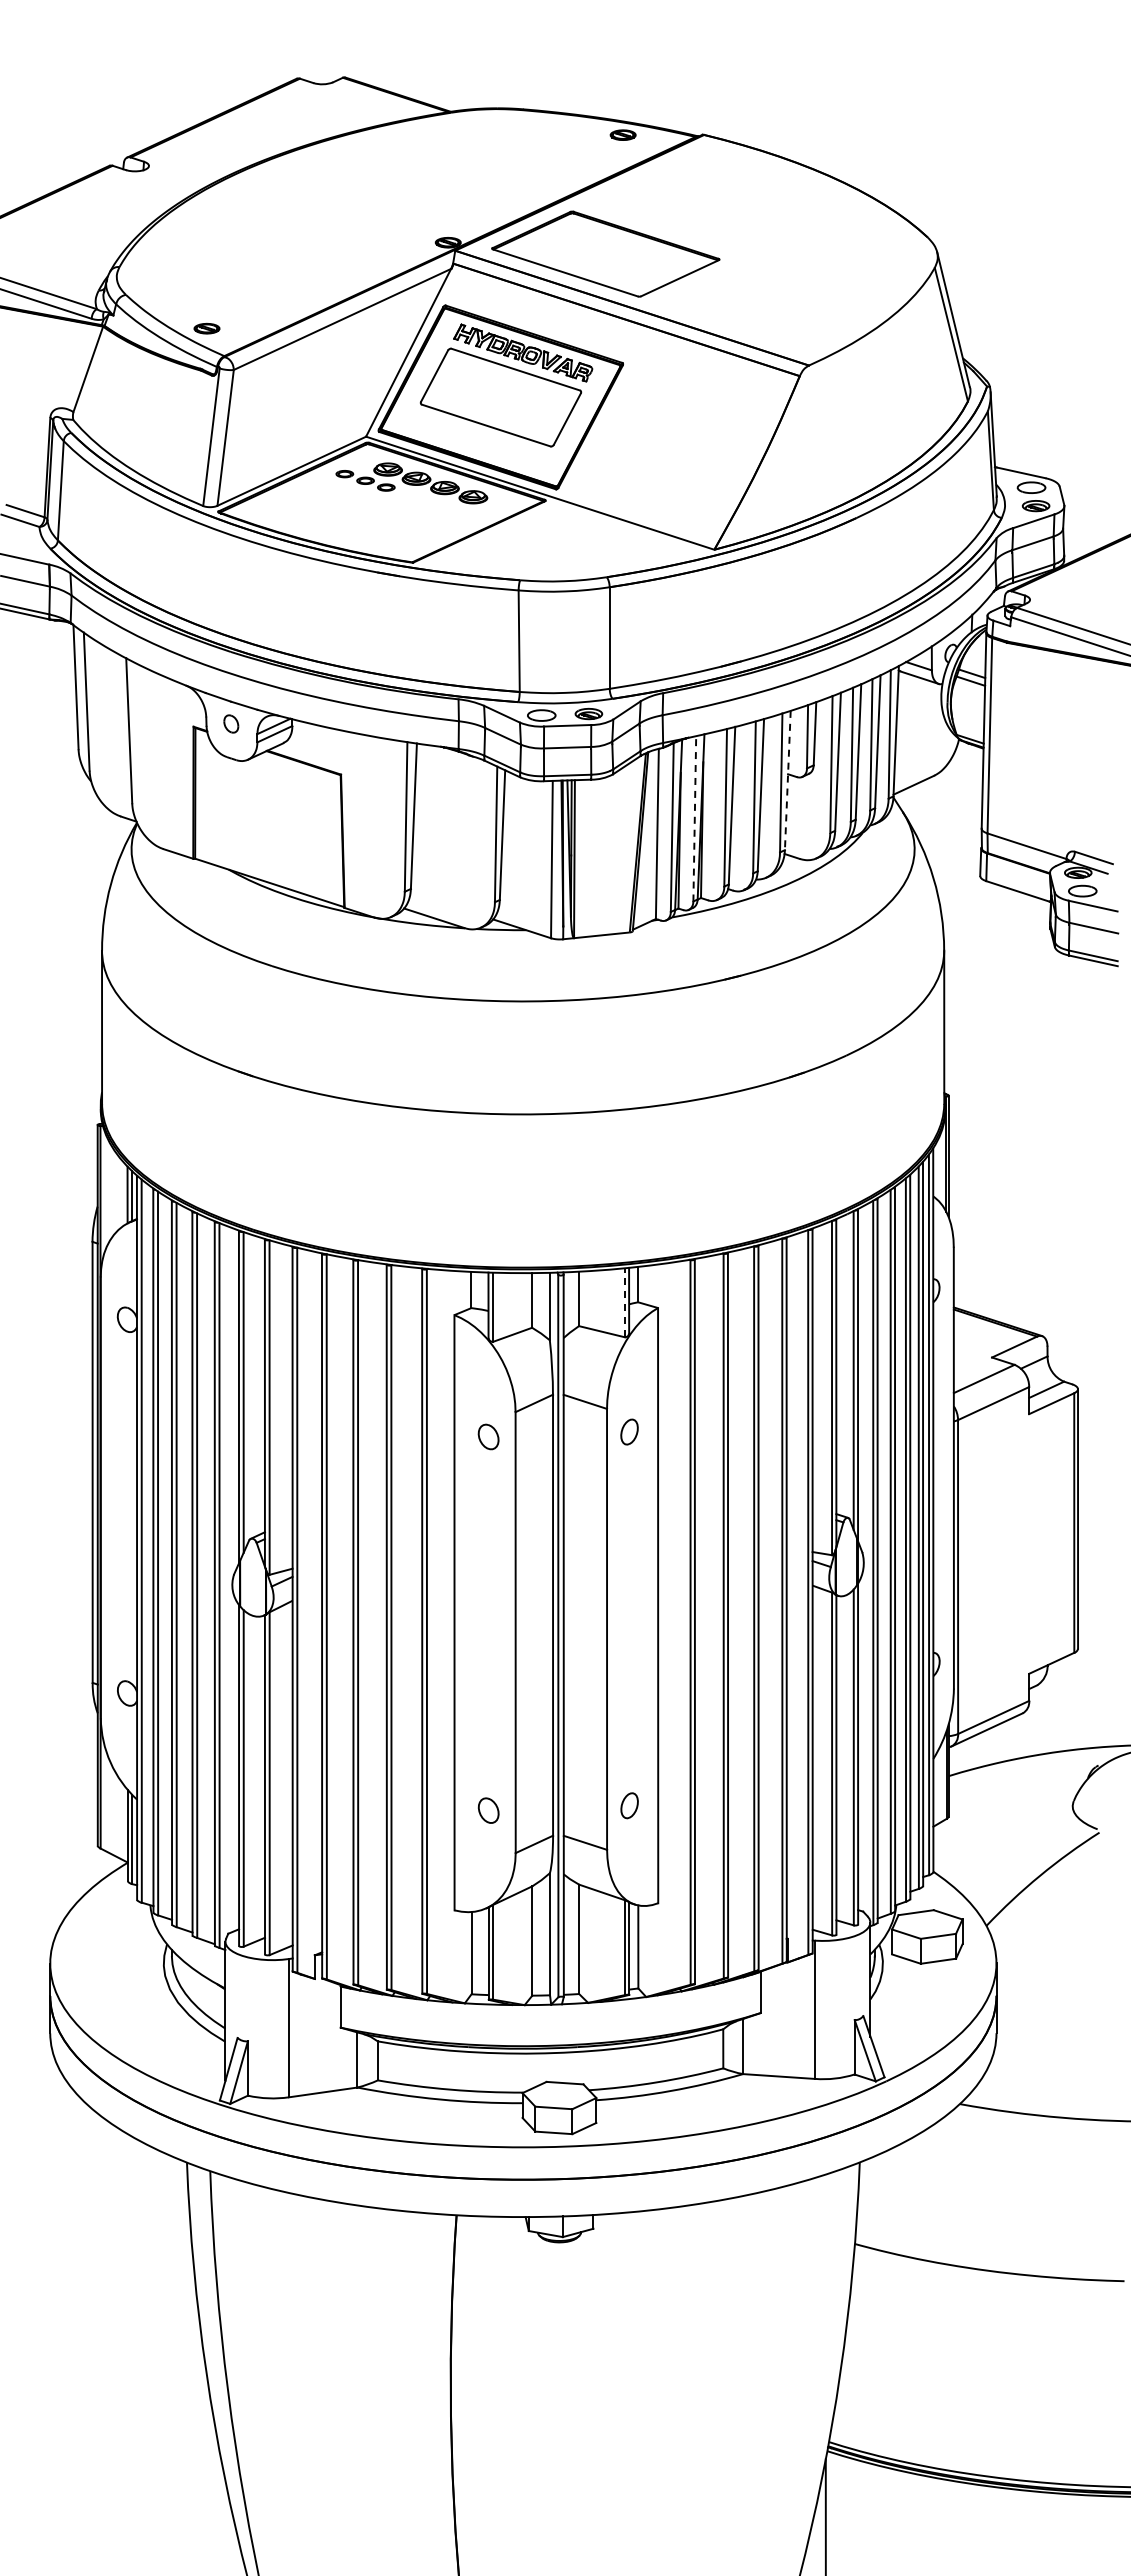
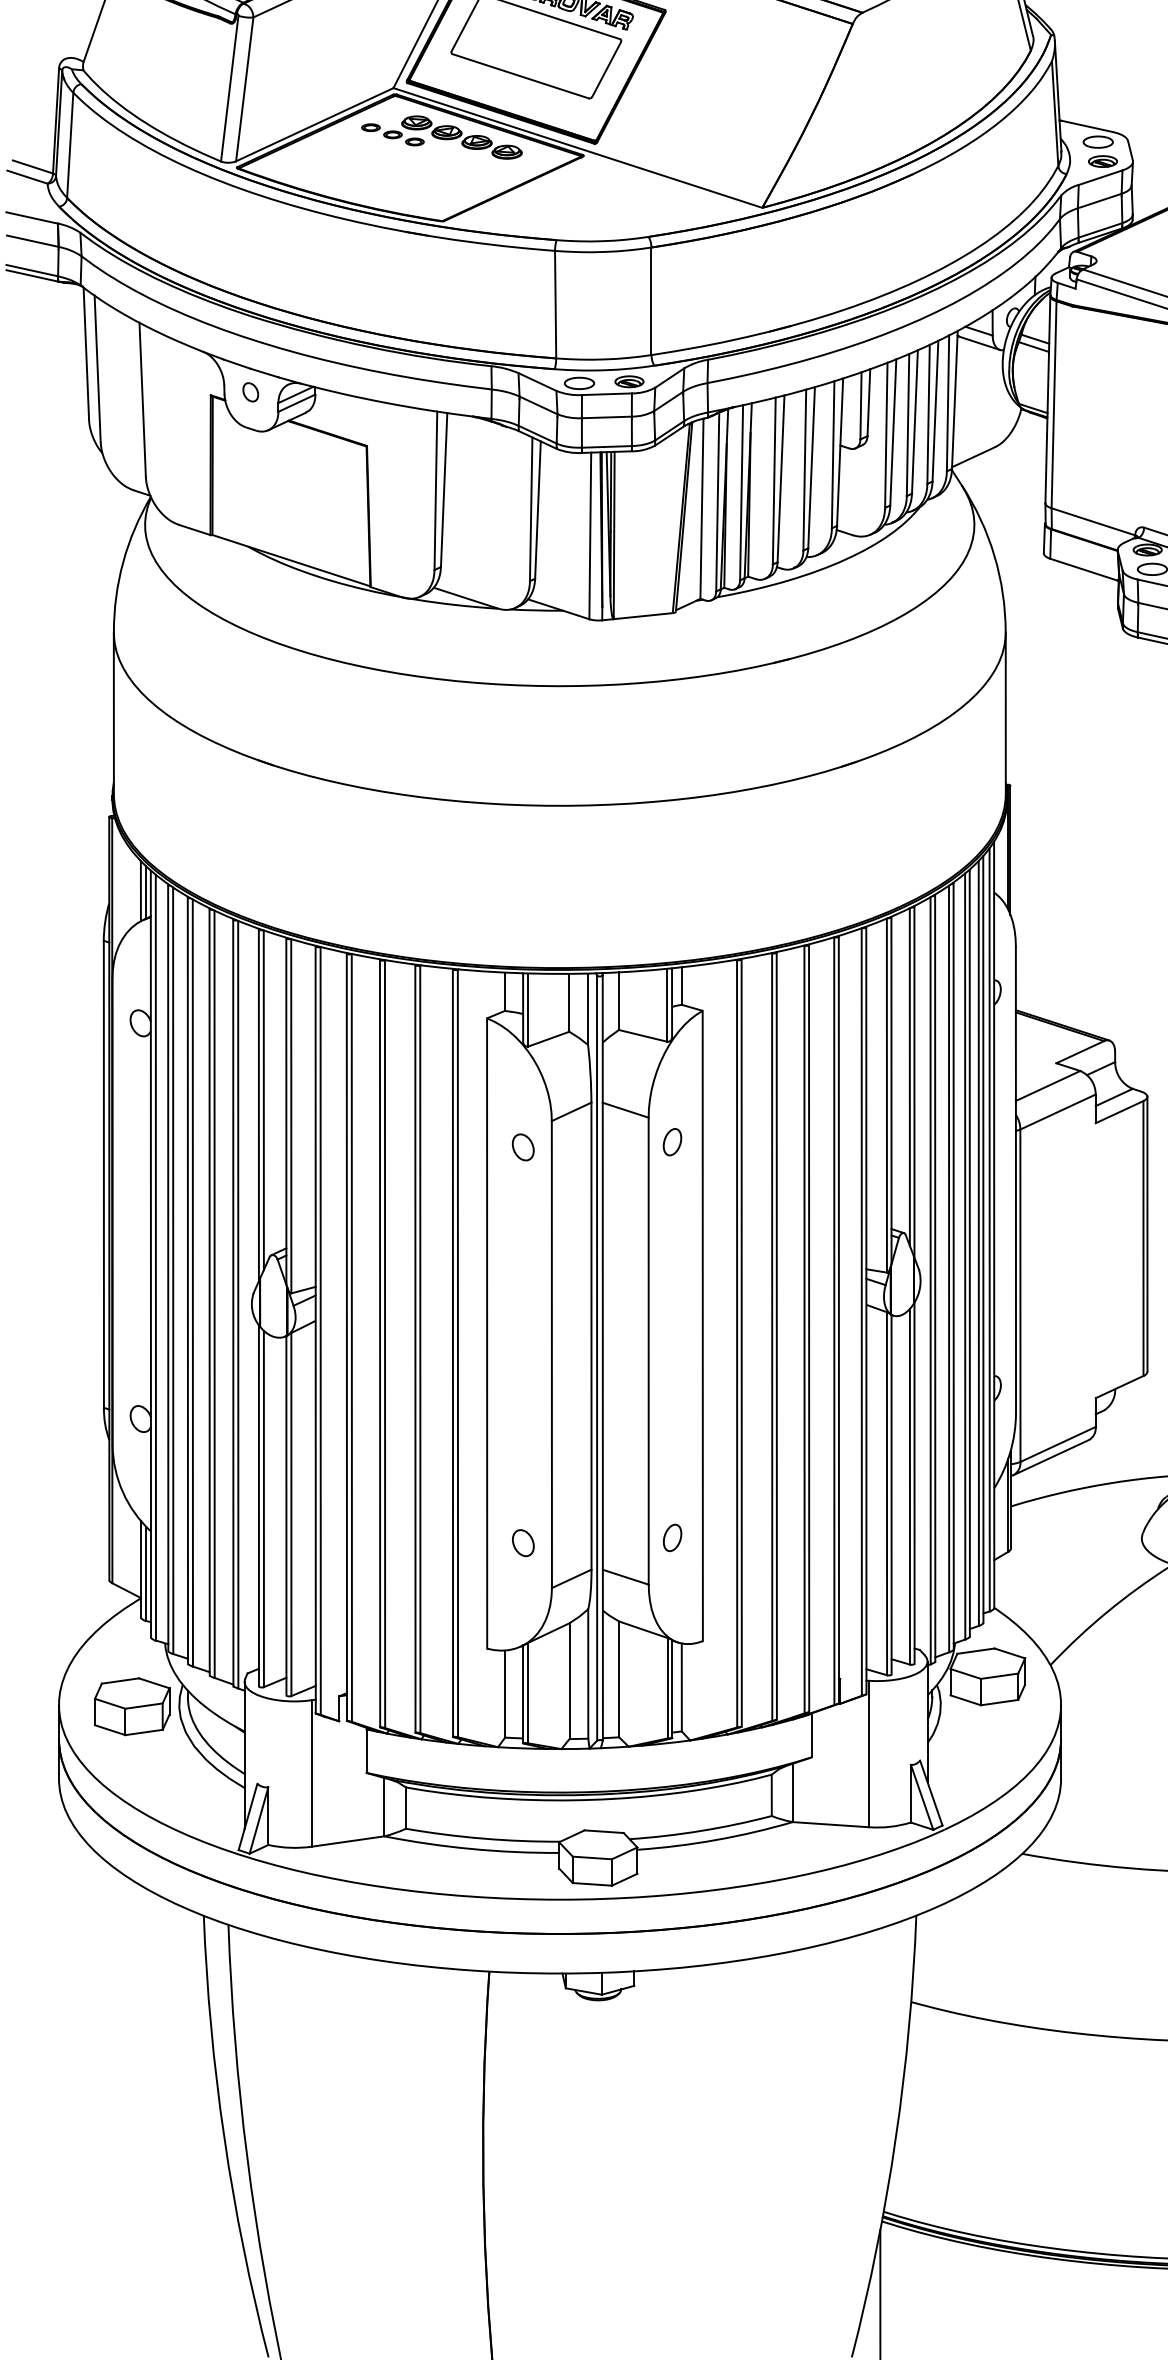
line: (787, 780) -> (839, 452), dashed -> solid
line: (694, 818) -> (741, 492), dashed -> solid
line: (624, 1302) -> (667, 1004), dashed -> solid
part: (119, 1964) -> (132, 1706), added

